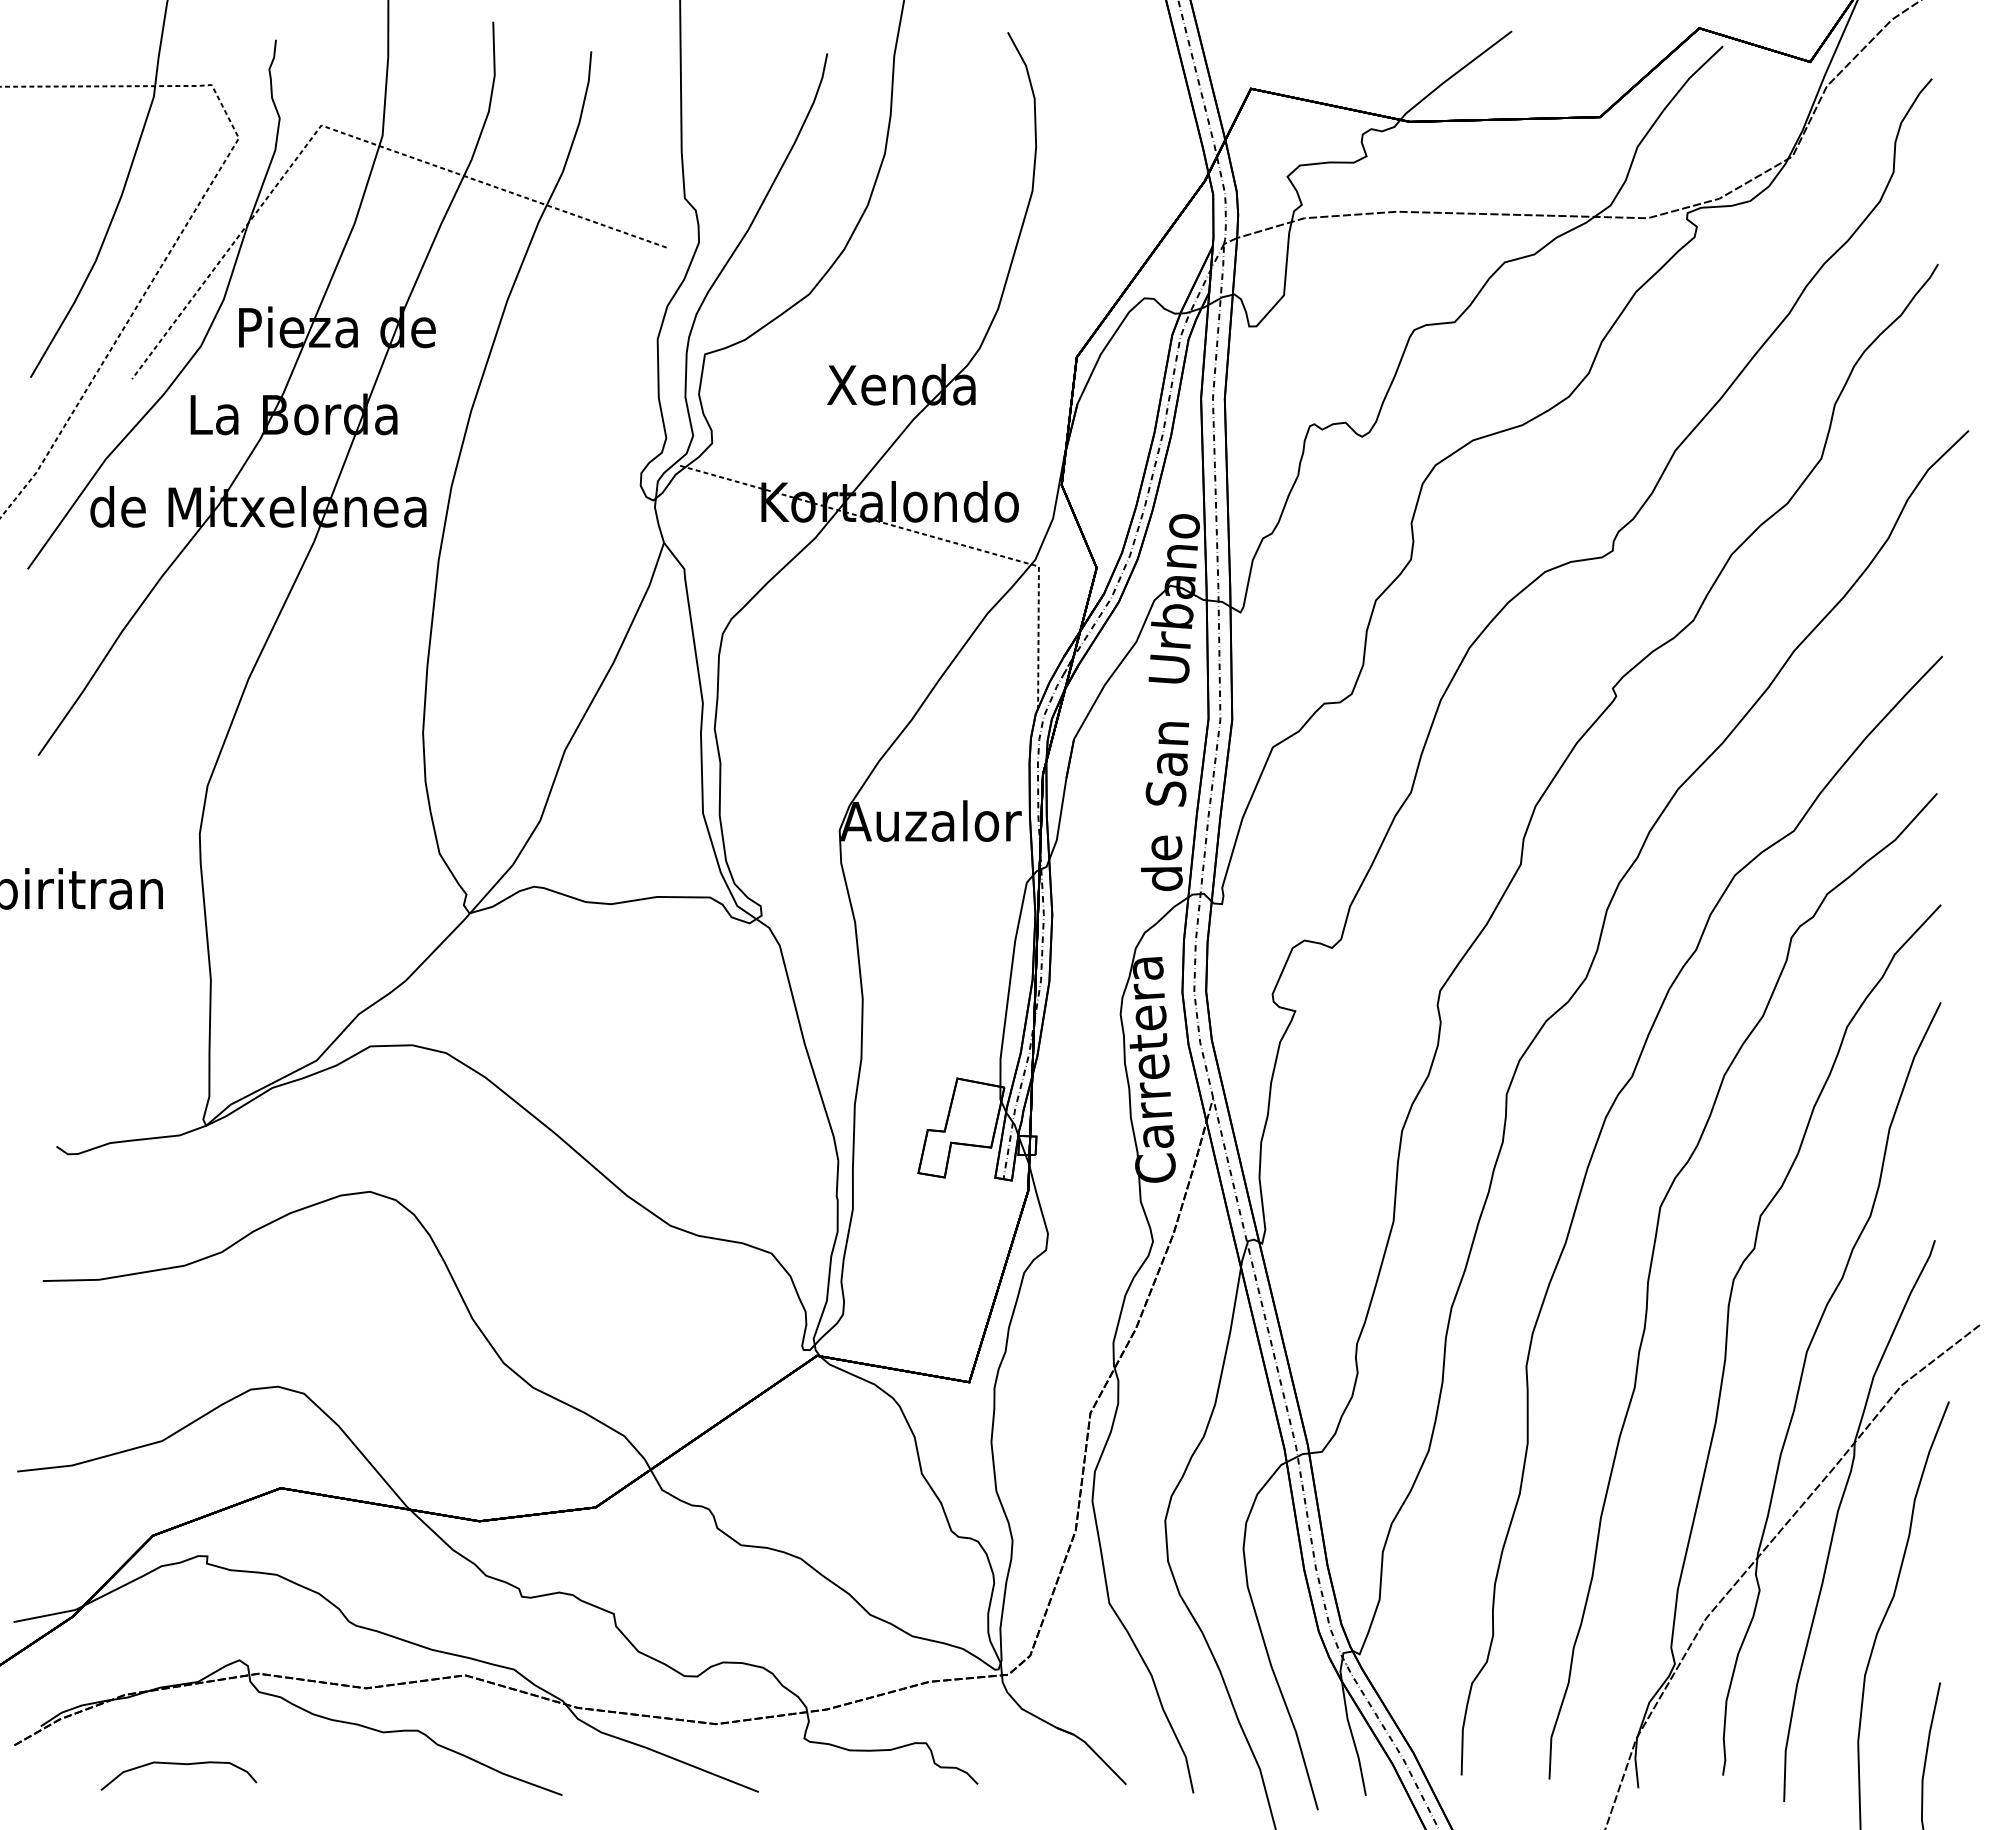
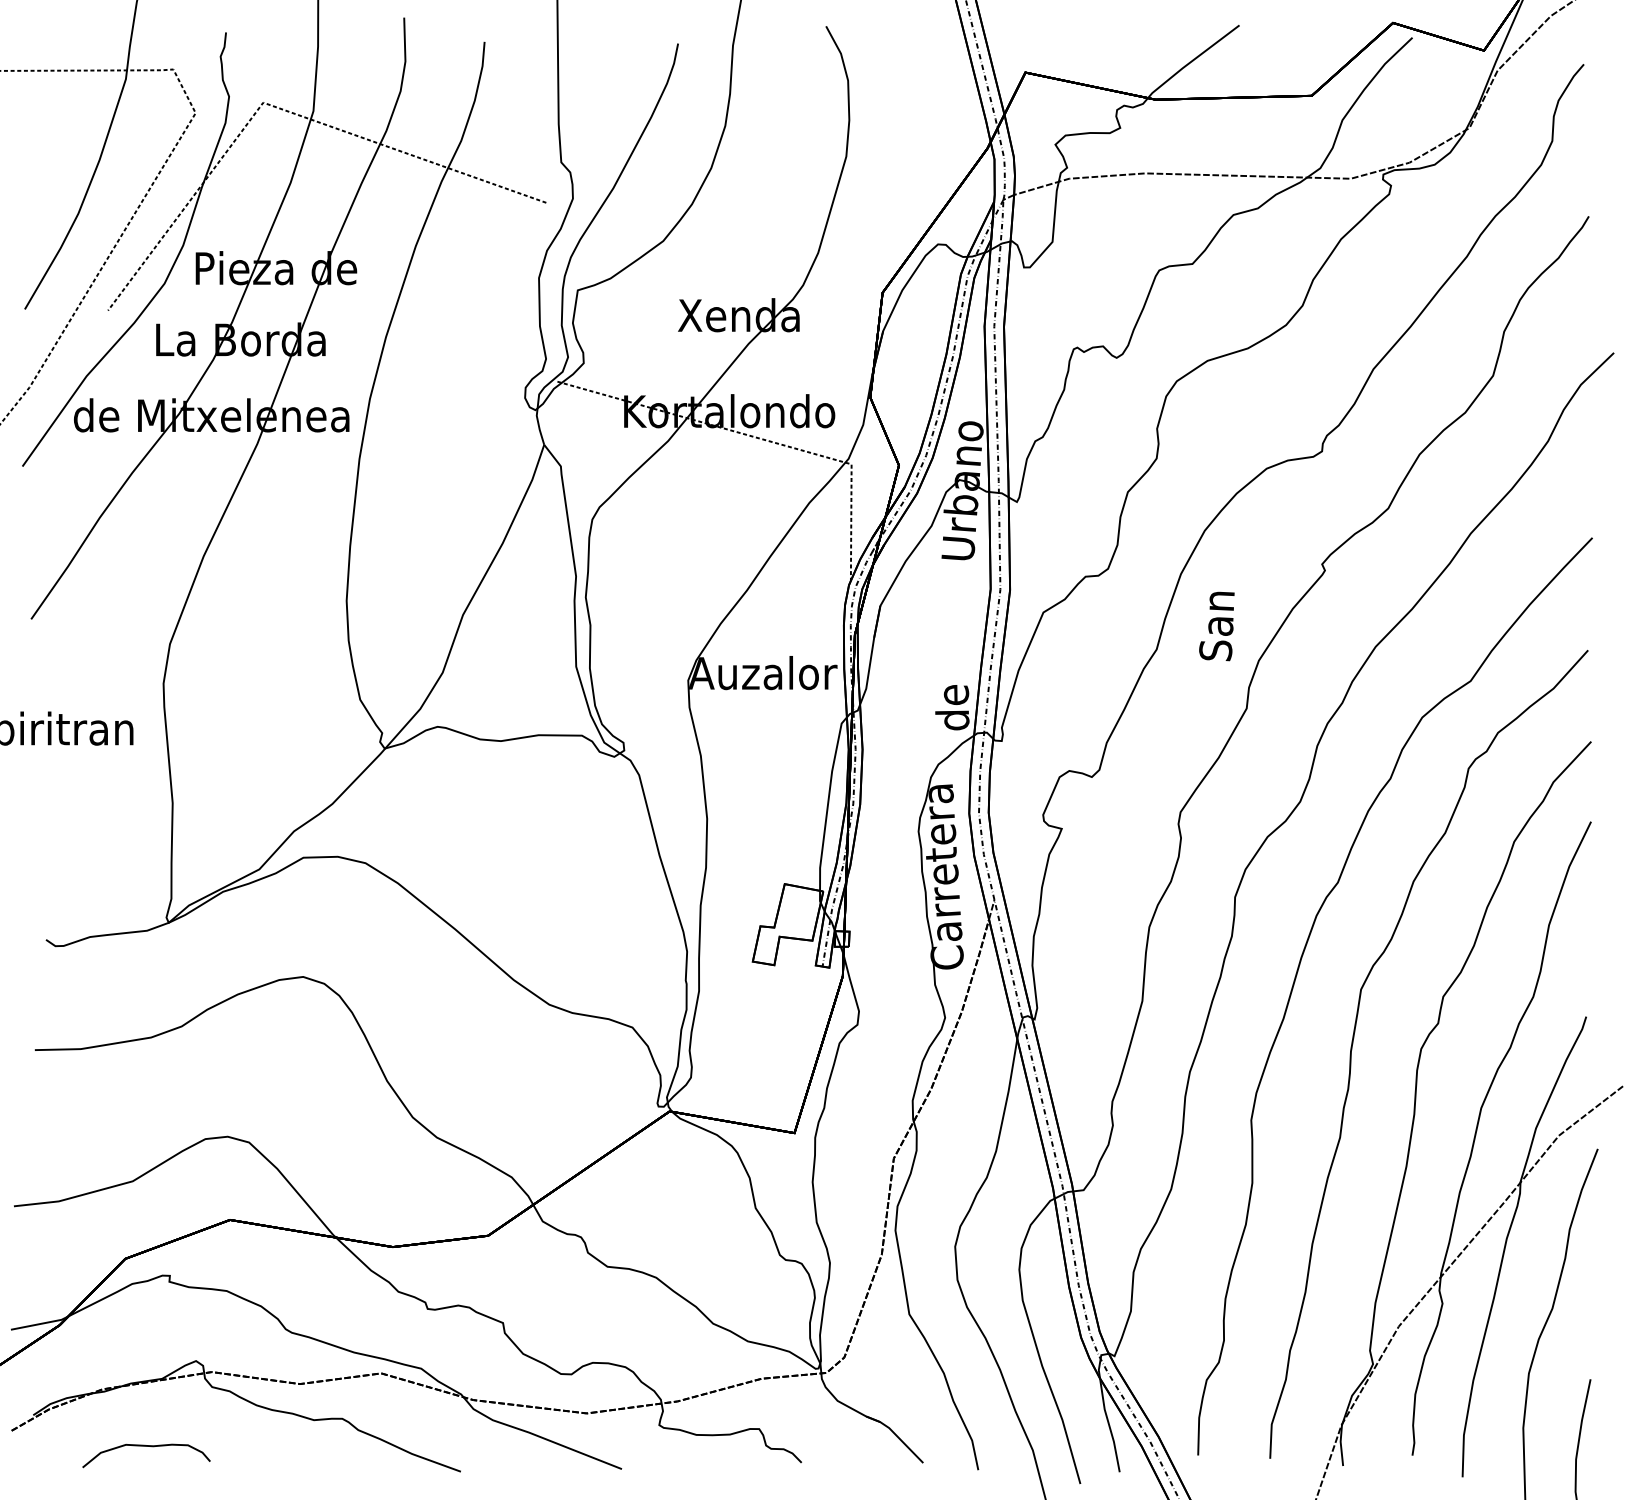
text: (1167, 764) -> (1216, 626), moved

